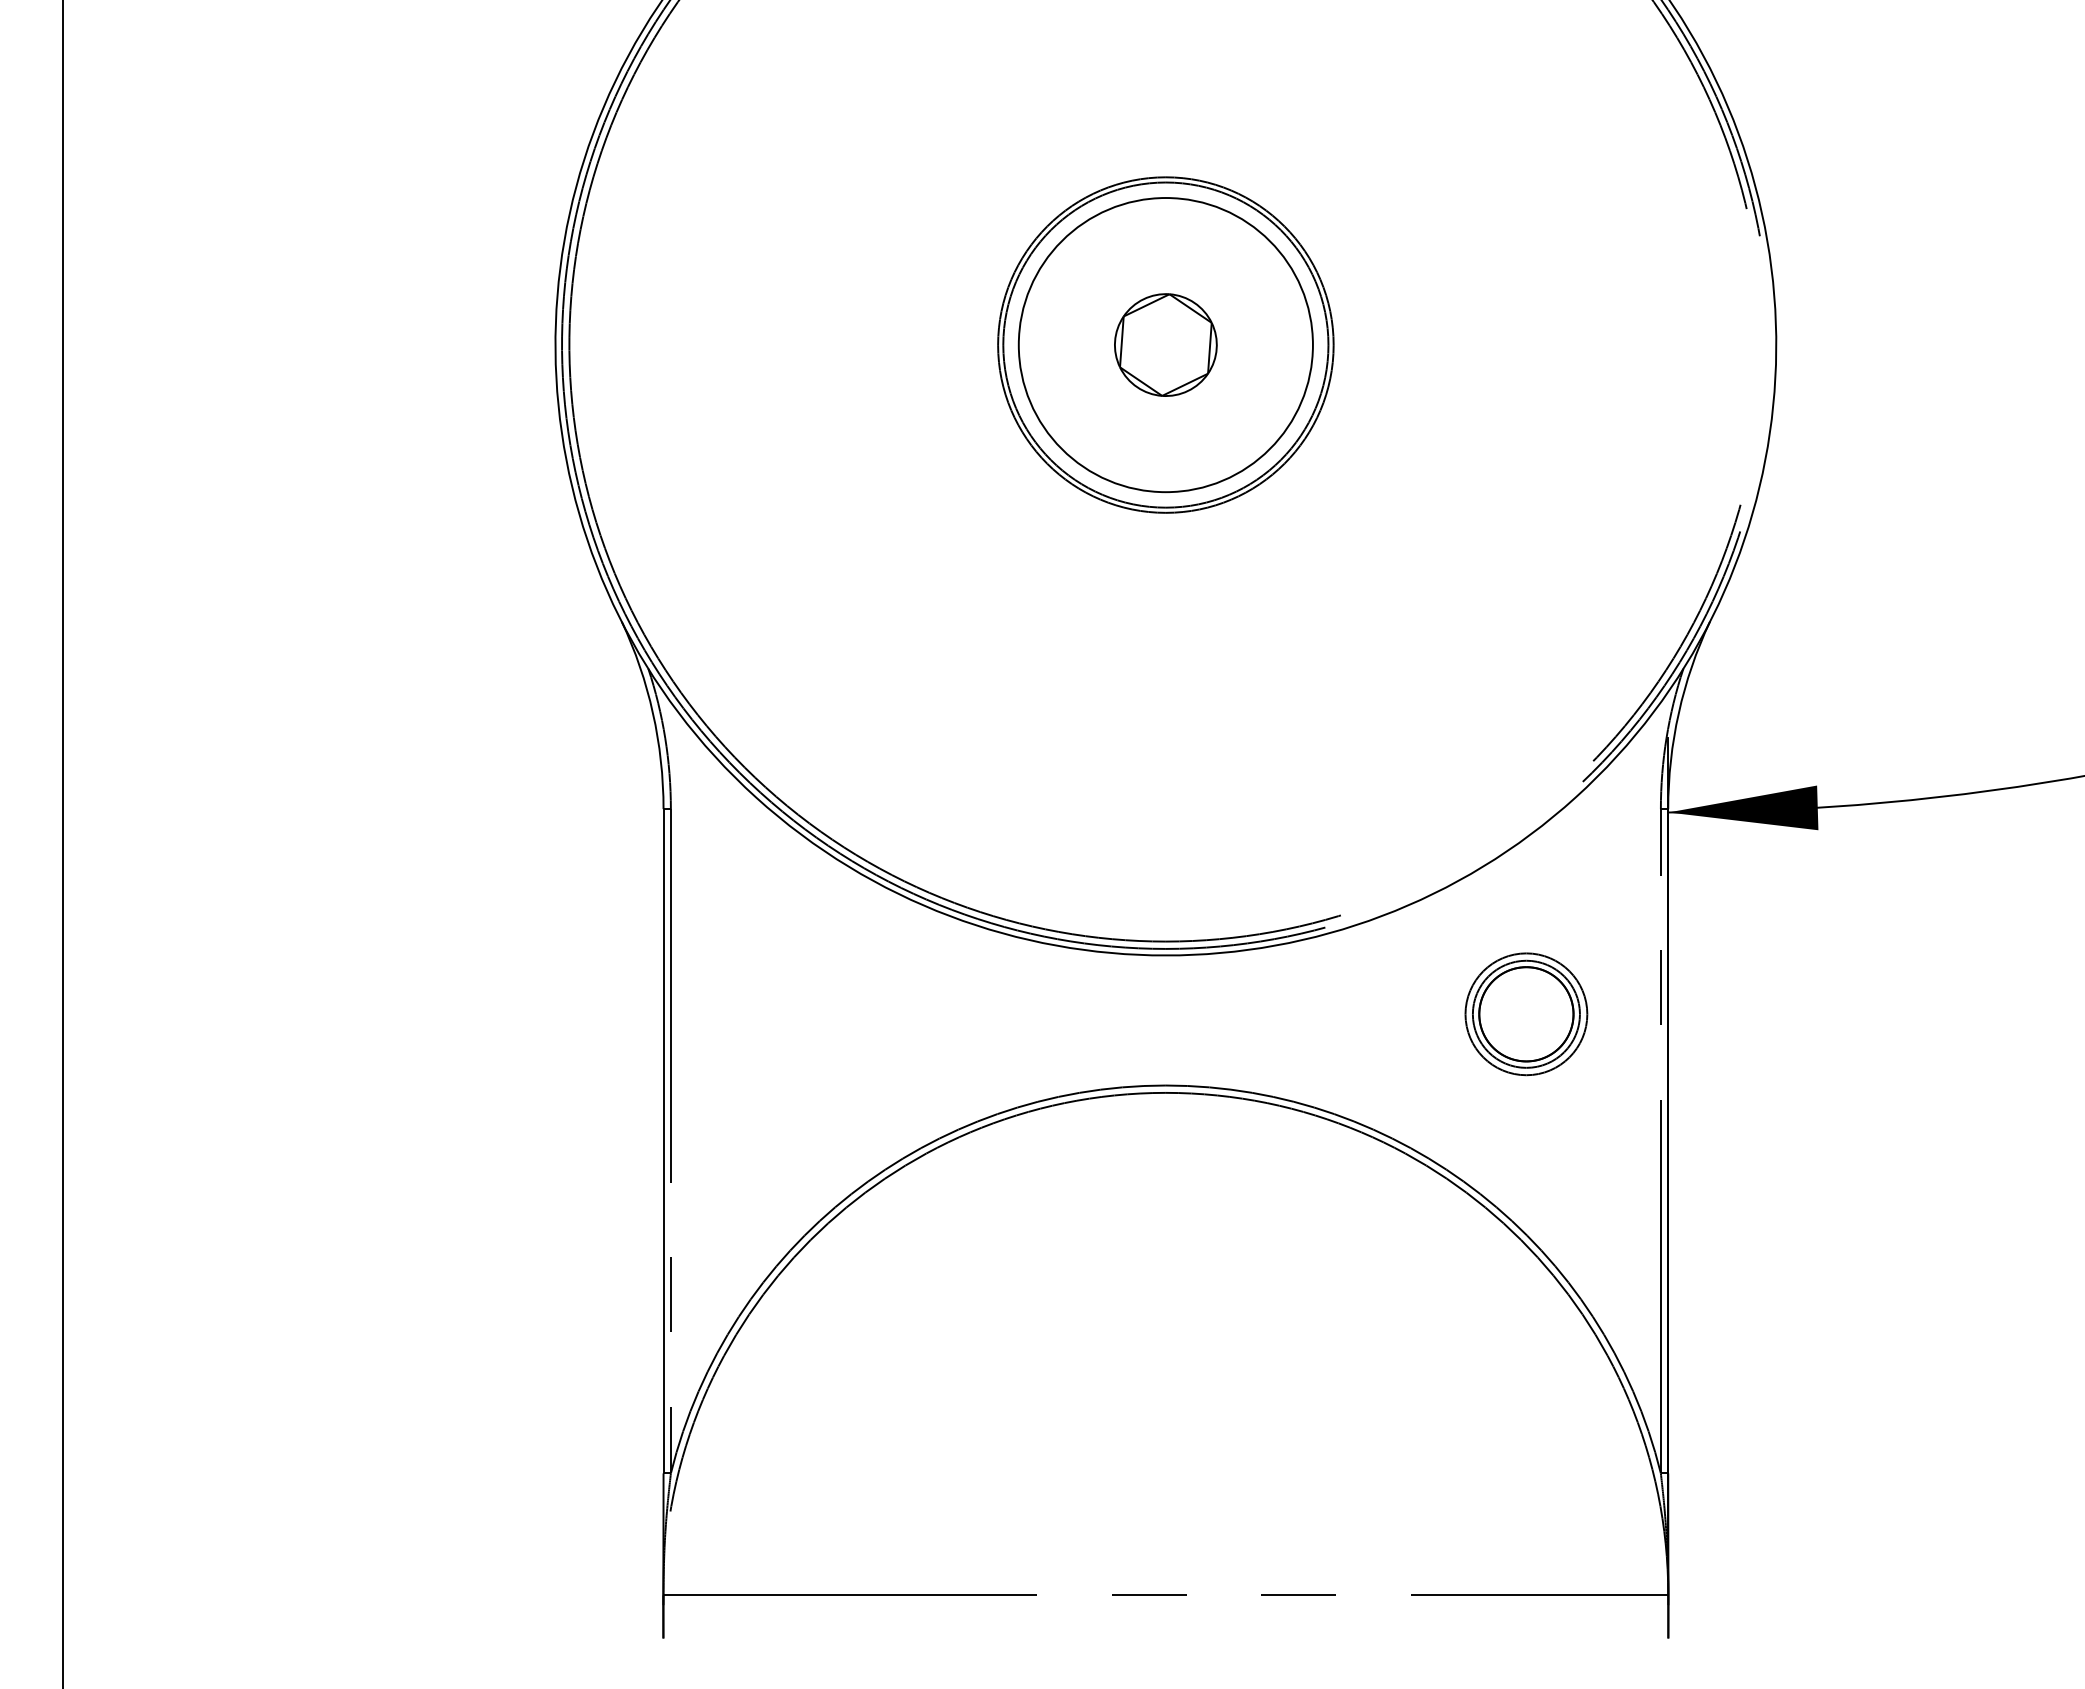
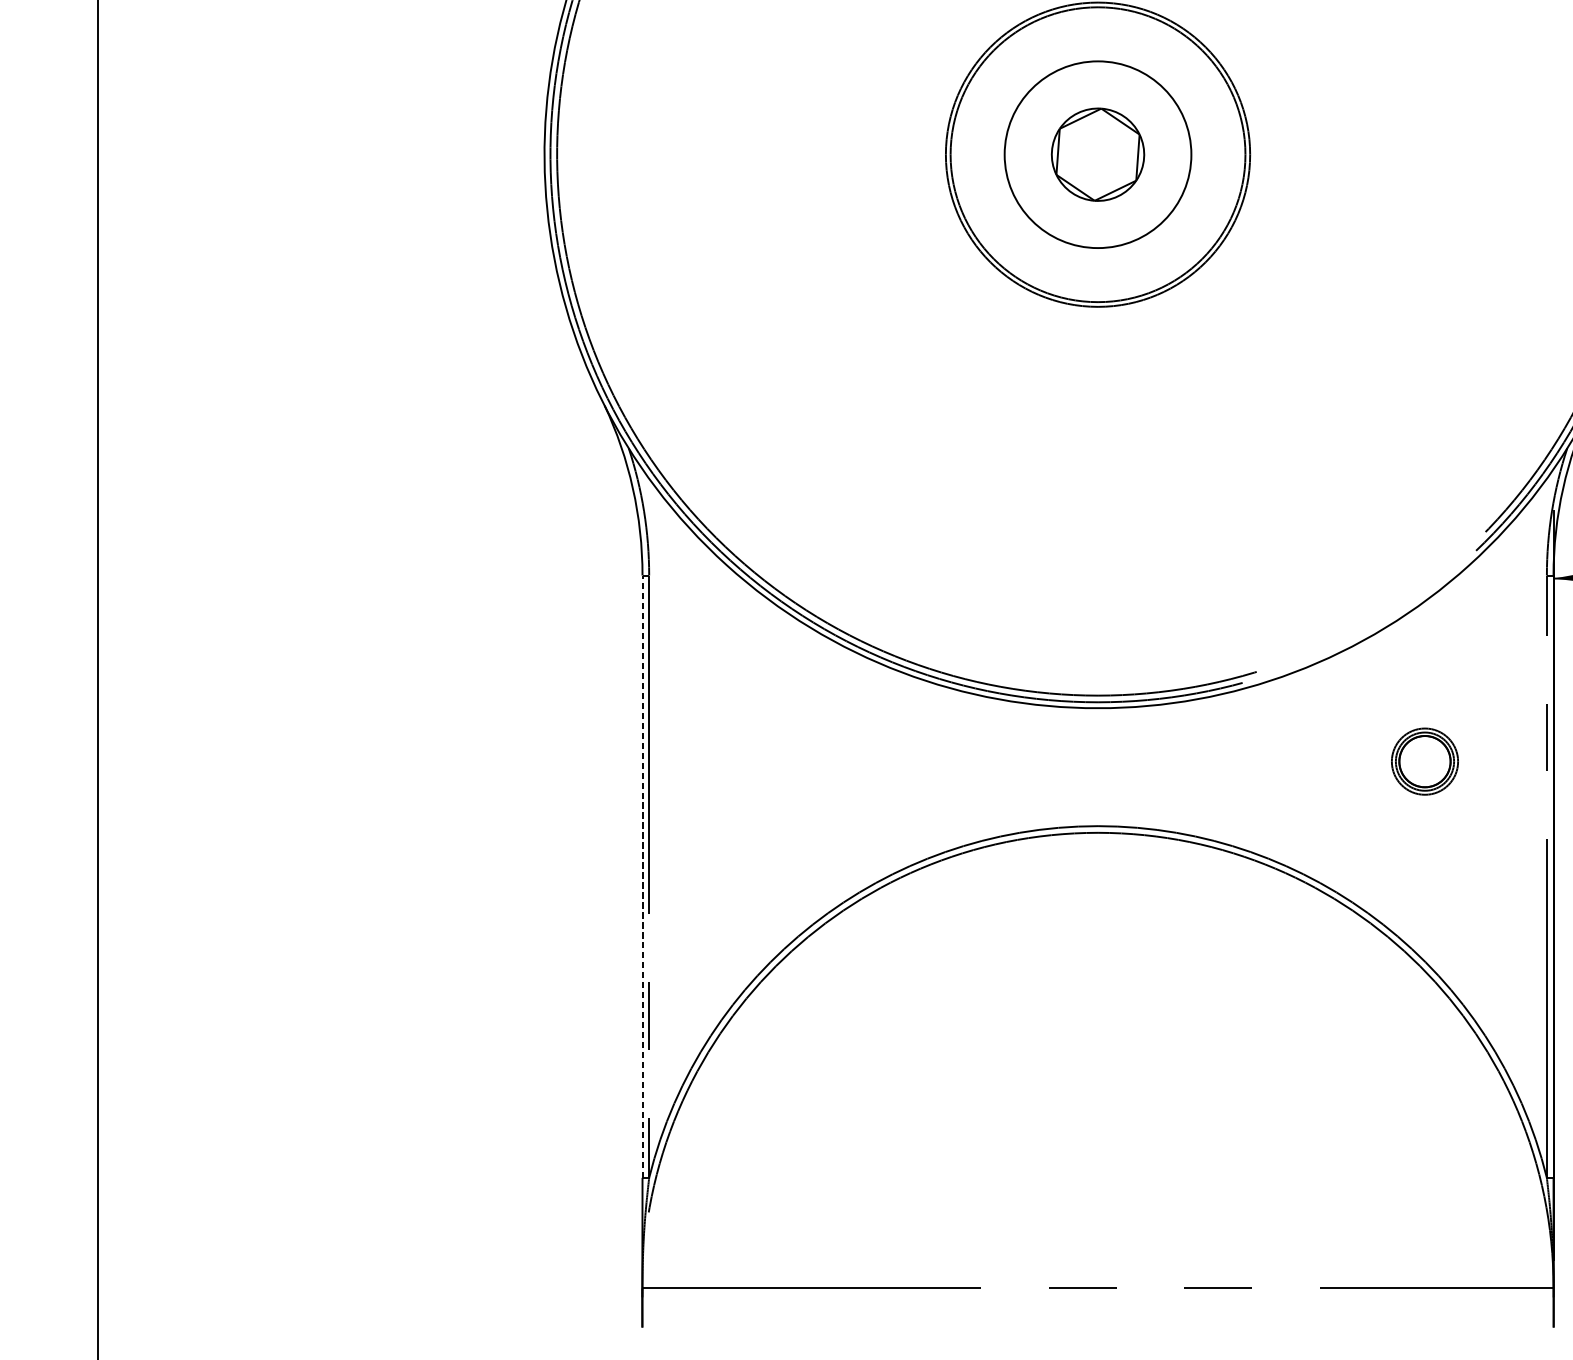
circle: (1165, 345) -> (1097, 155), size x0.7
part: (1526, 1014) -> (1425, 761), size x0.6
line: (663, 1140) -> (642, 876), solid -> dashed

